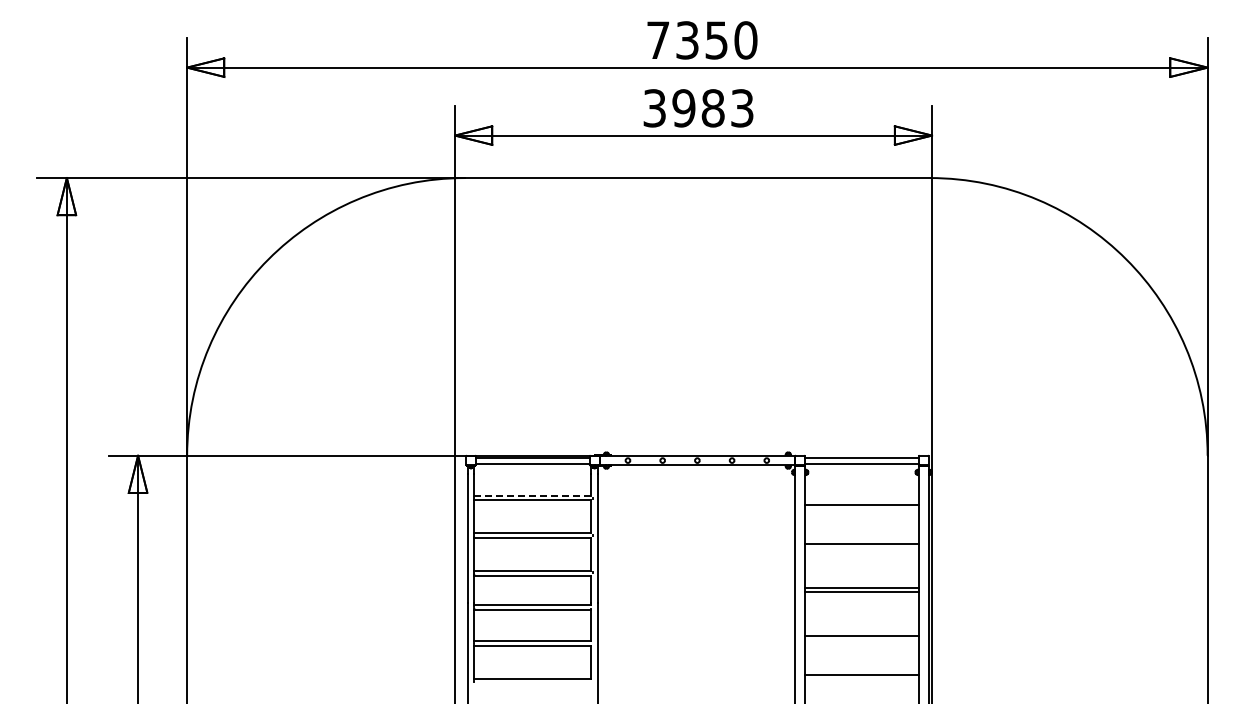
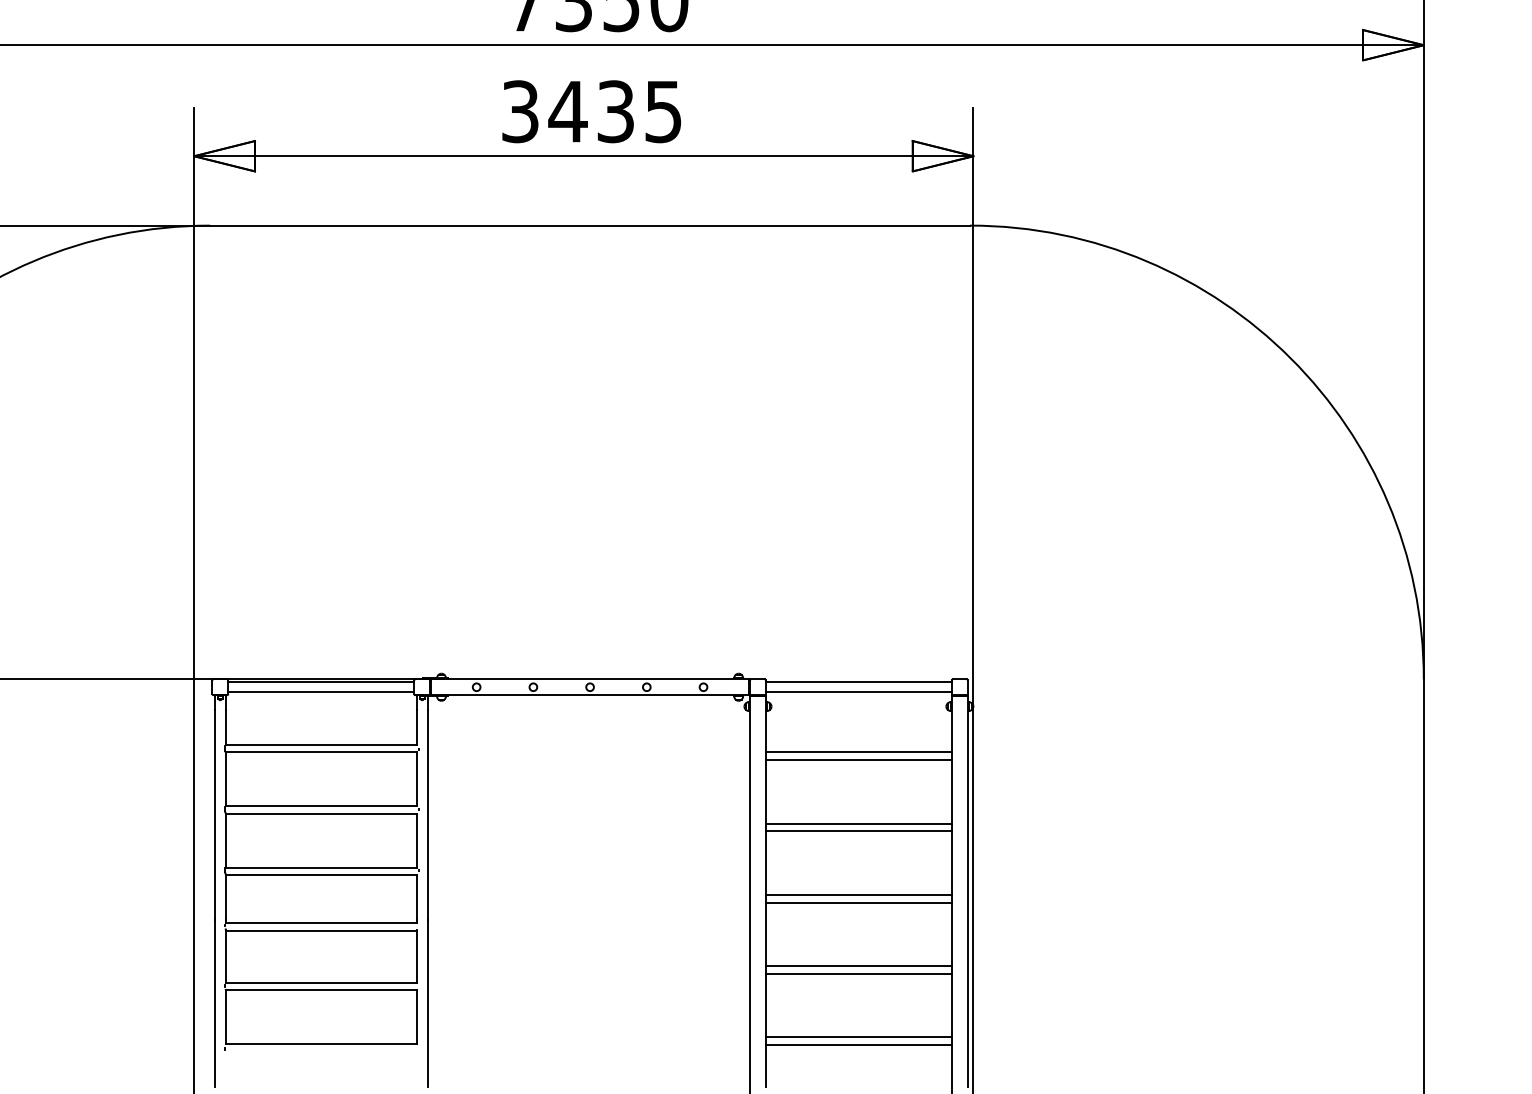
text: (712, 108) -> (614, 111), 3983 -> 3435
line: (532, 495) -> (320, 744), dashed -> solid
line: (861, 500) -> (858, 752), added
line: (861, 548) -> (858, 830), added
line: (861, 631) -> (858, 966), added
line: (861, 679) -> (858, 1044), added

